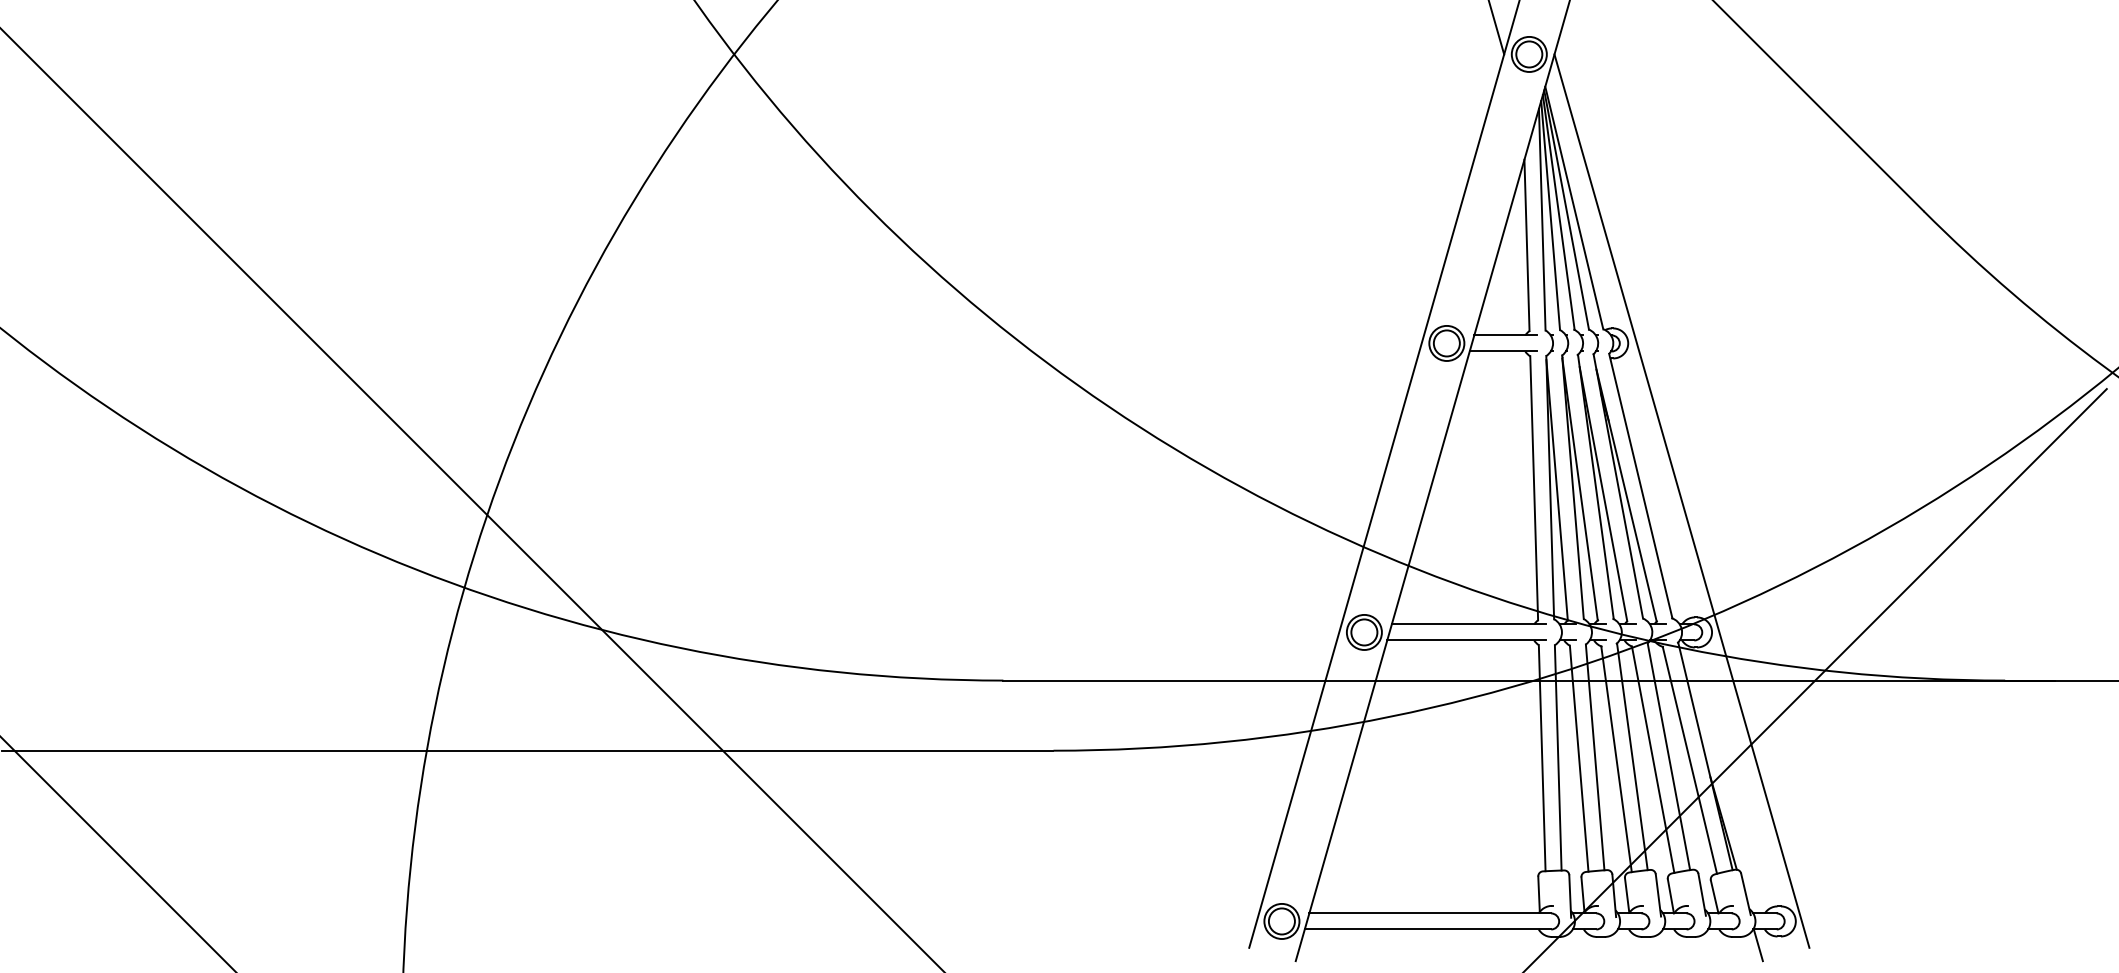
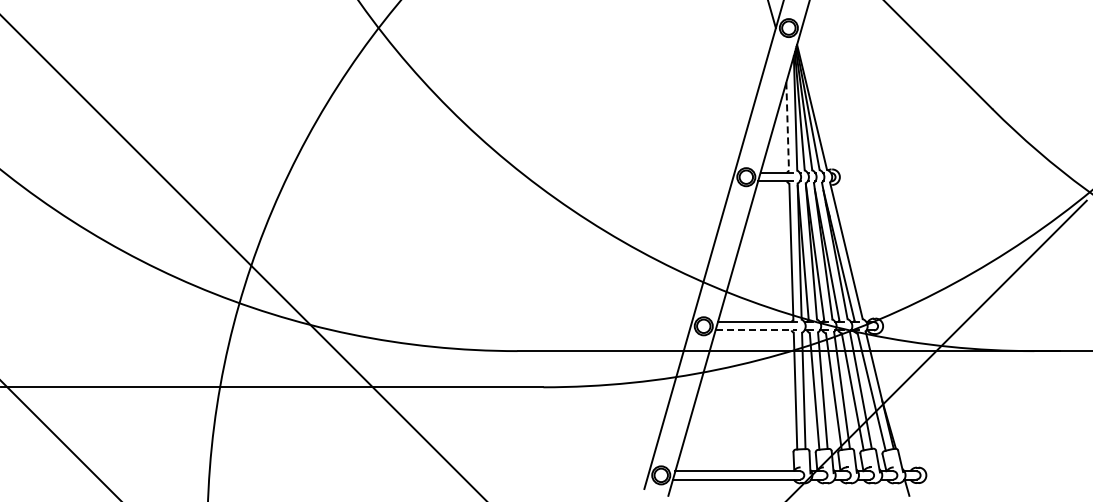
line: (1526, 247) -> (787, 127), solid -> dashed
line: (1681, 501) -> (867, 258), removed
line: (1466, 640) -> (756, 330), solid -> dashed

